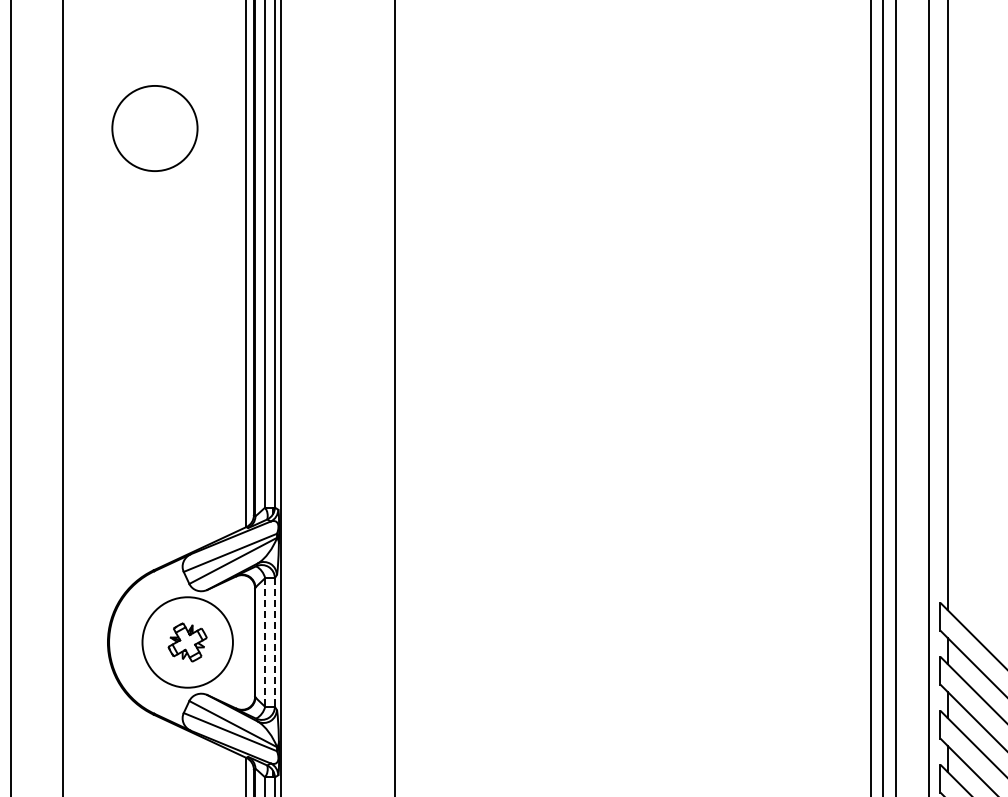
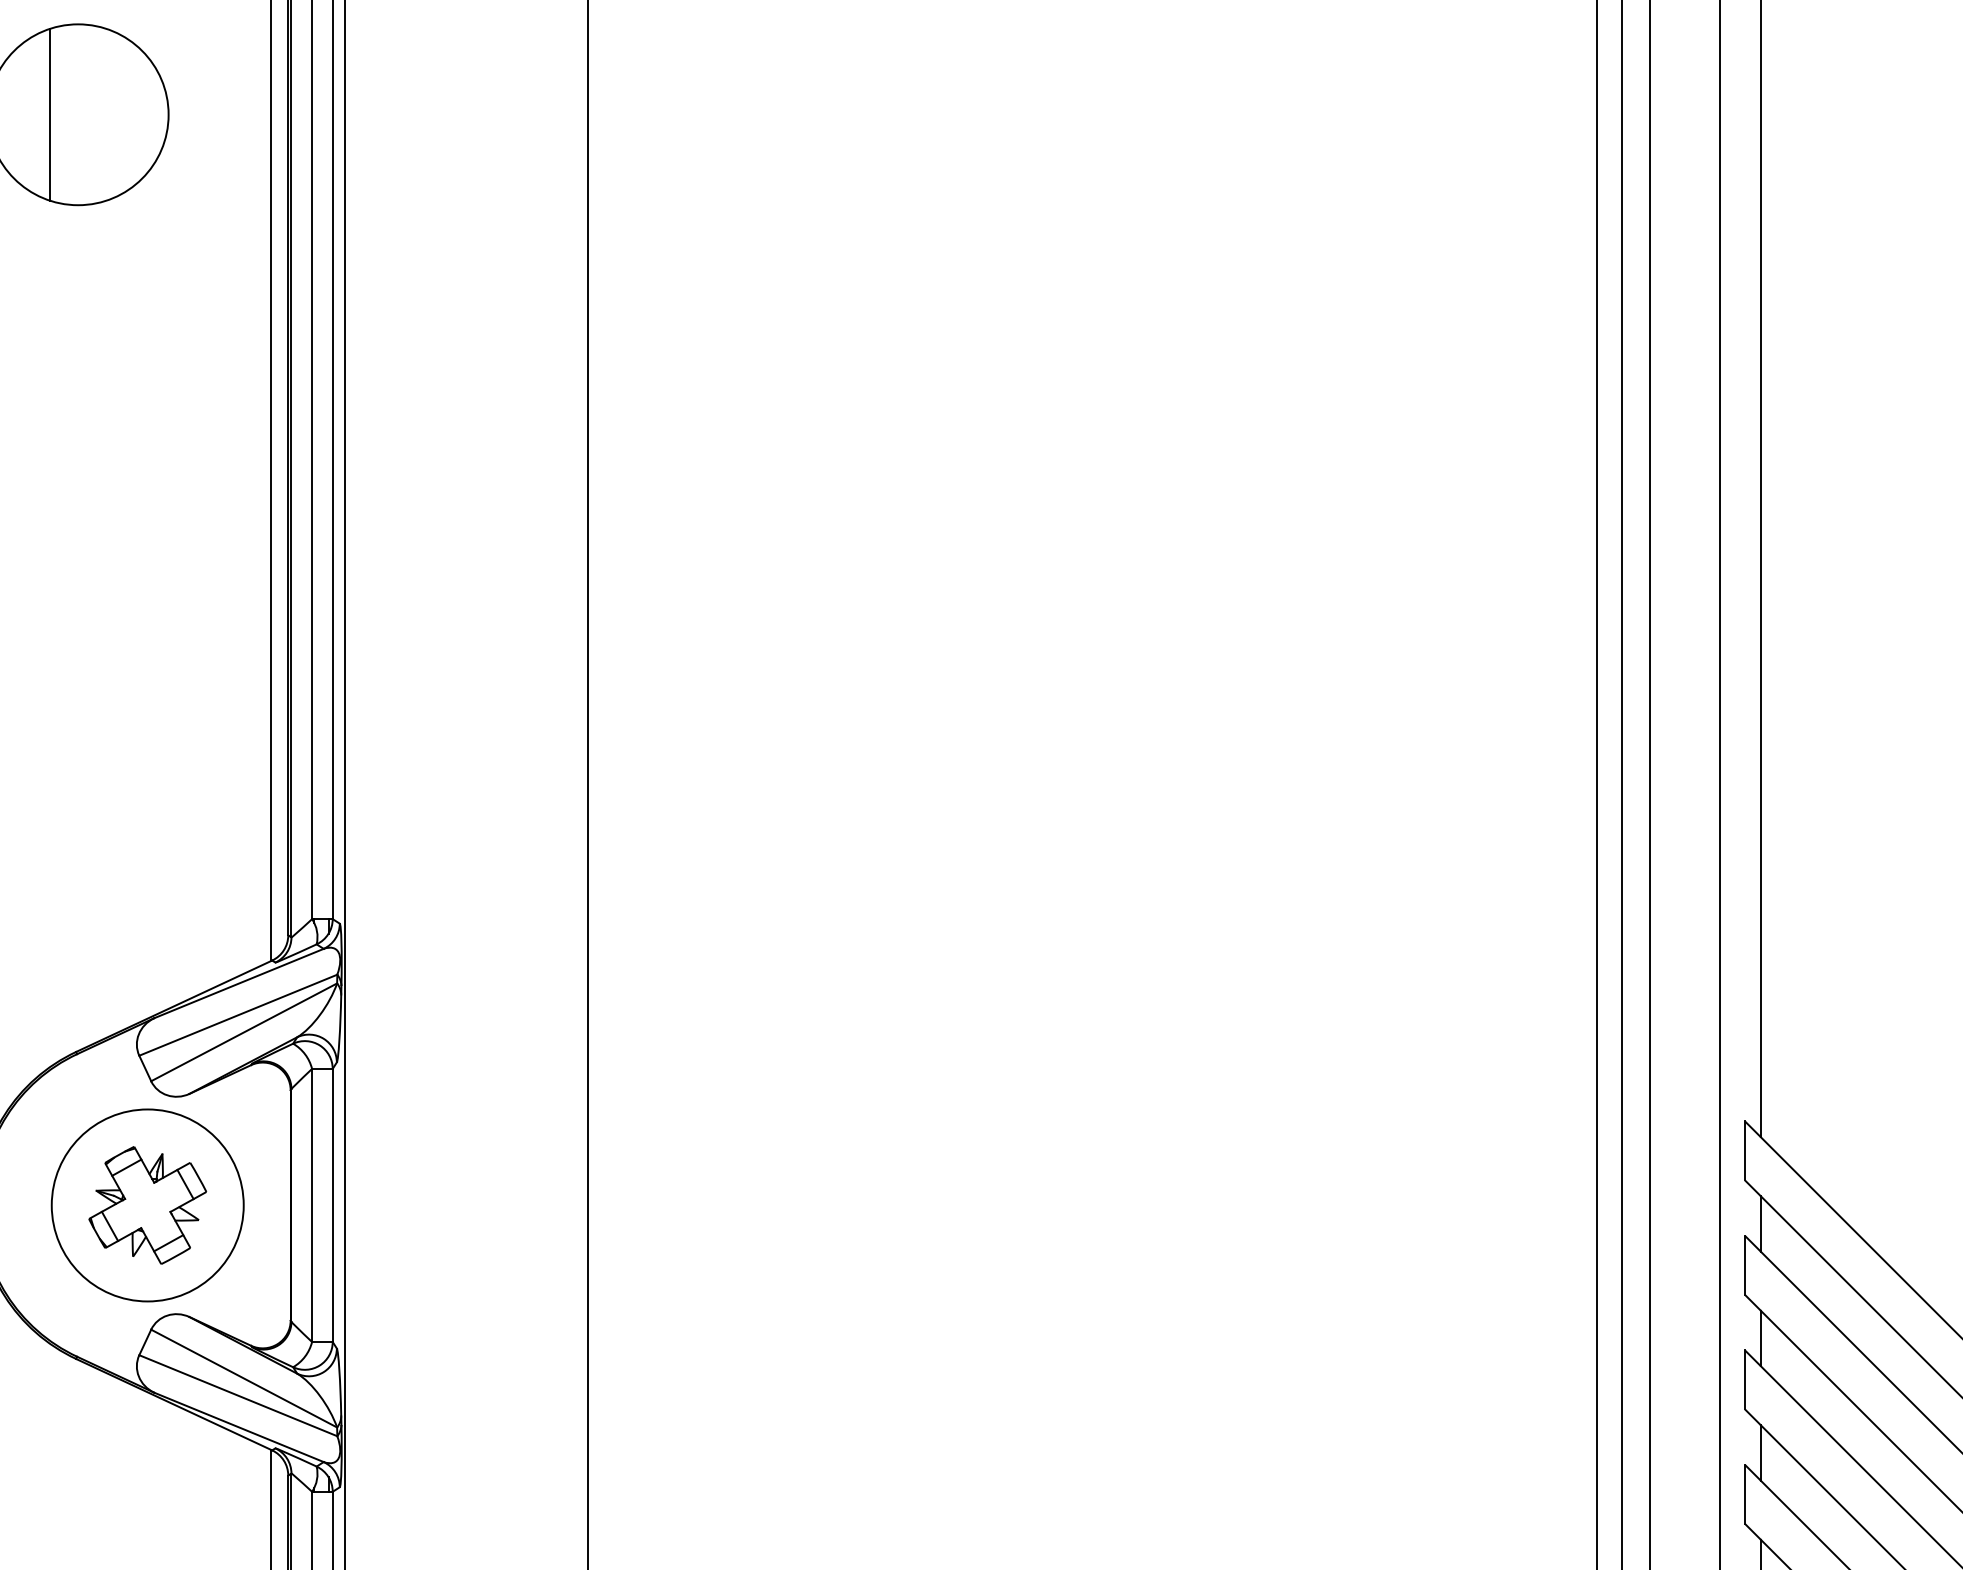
line: (141, 128) -> (49, 114), added
part: (187, 642) -> (147, 1205), size x1.43
line: (265, 642) -> (312, 1205), dashed -> solid
line: (274, 642) -> (331, 1205), dashed -> solid

